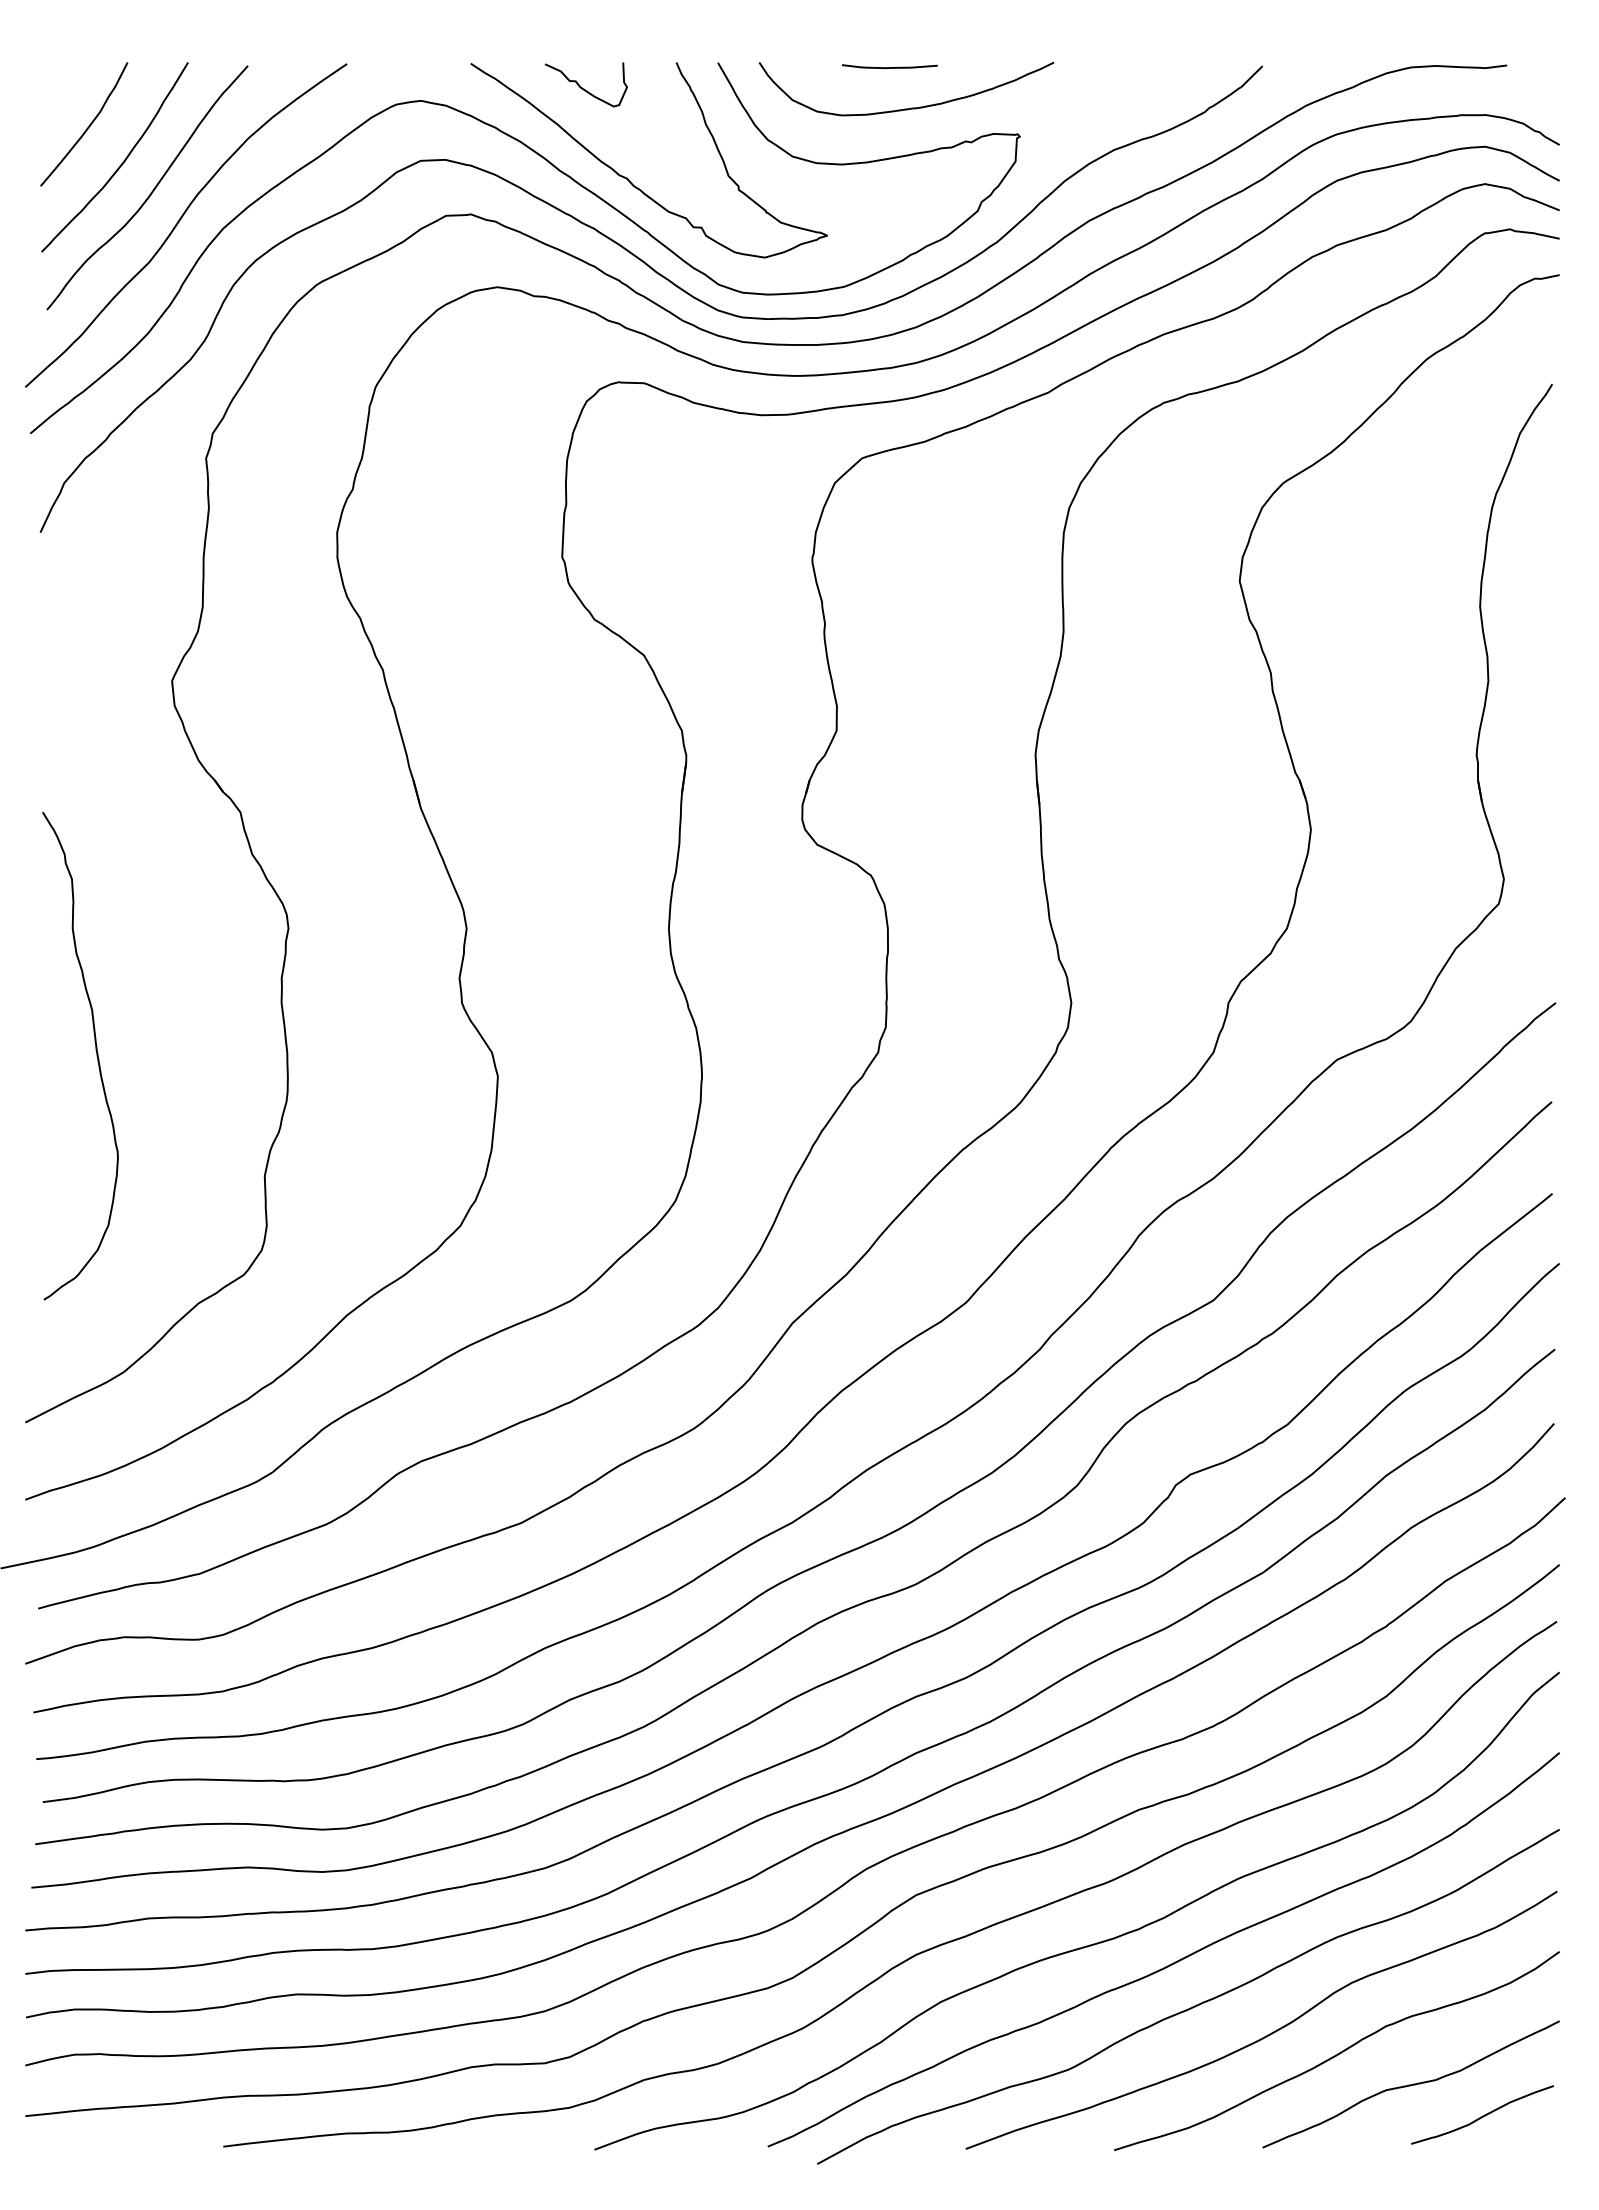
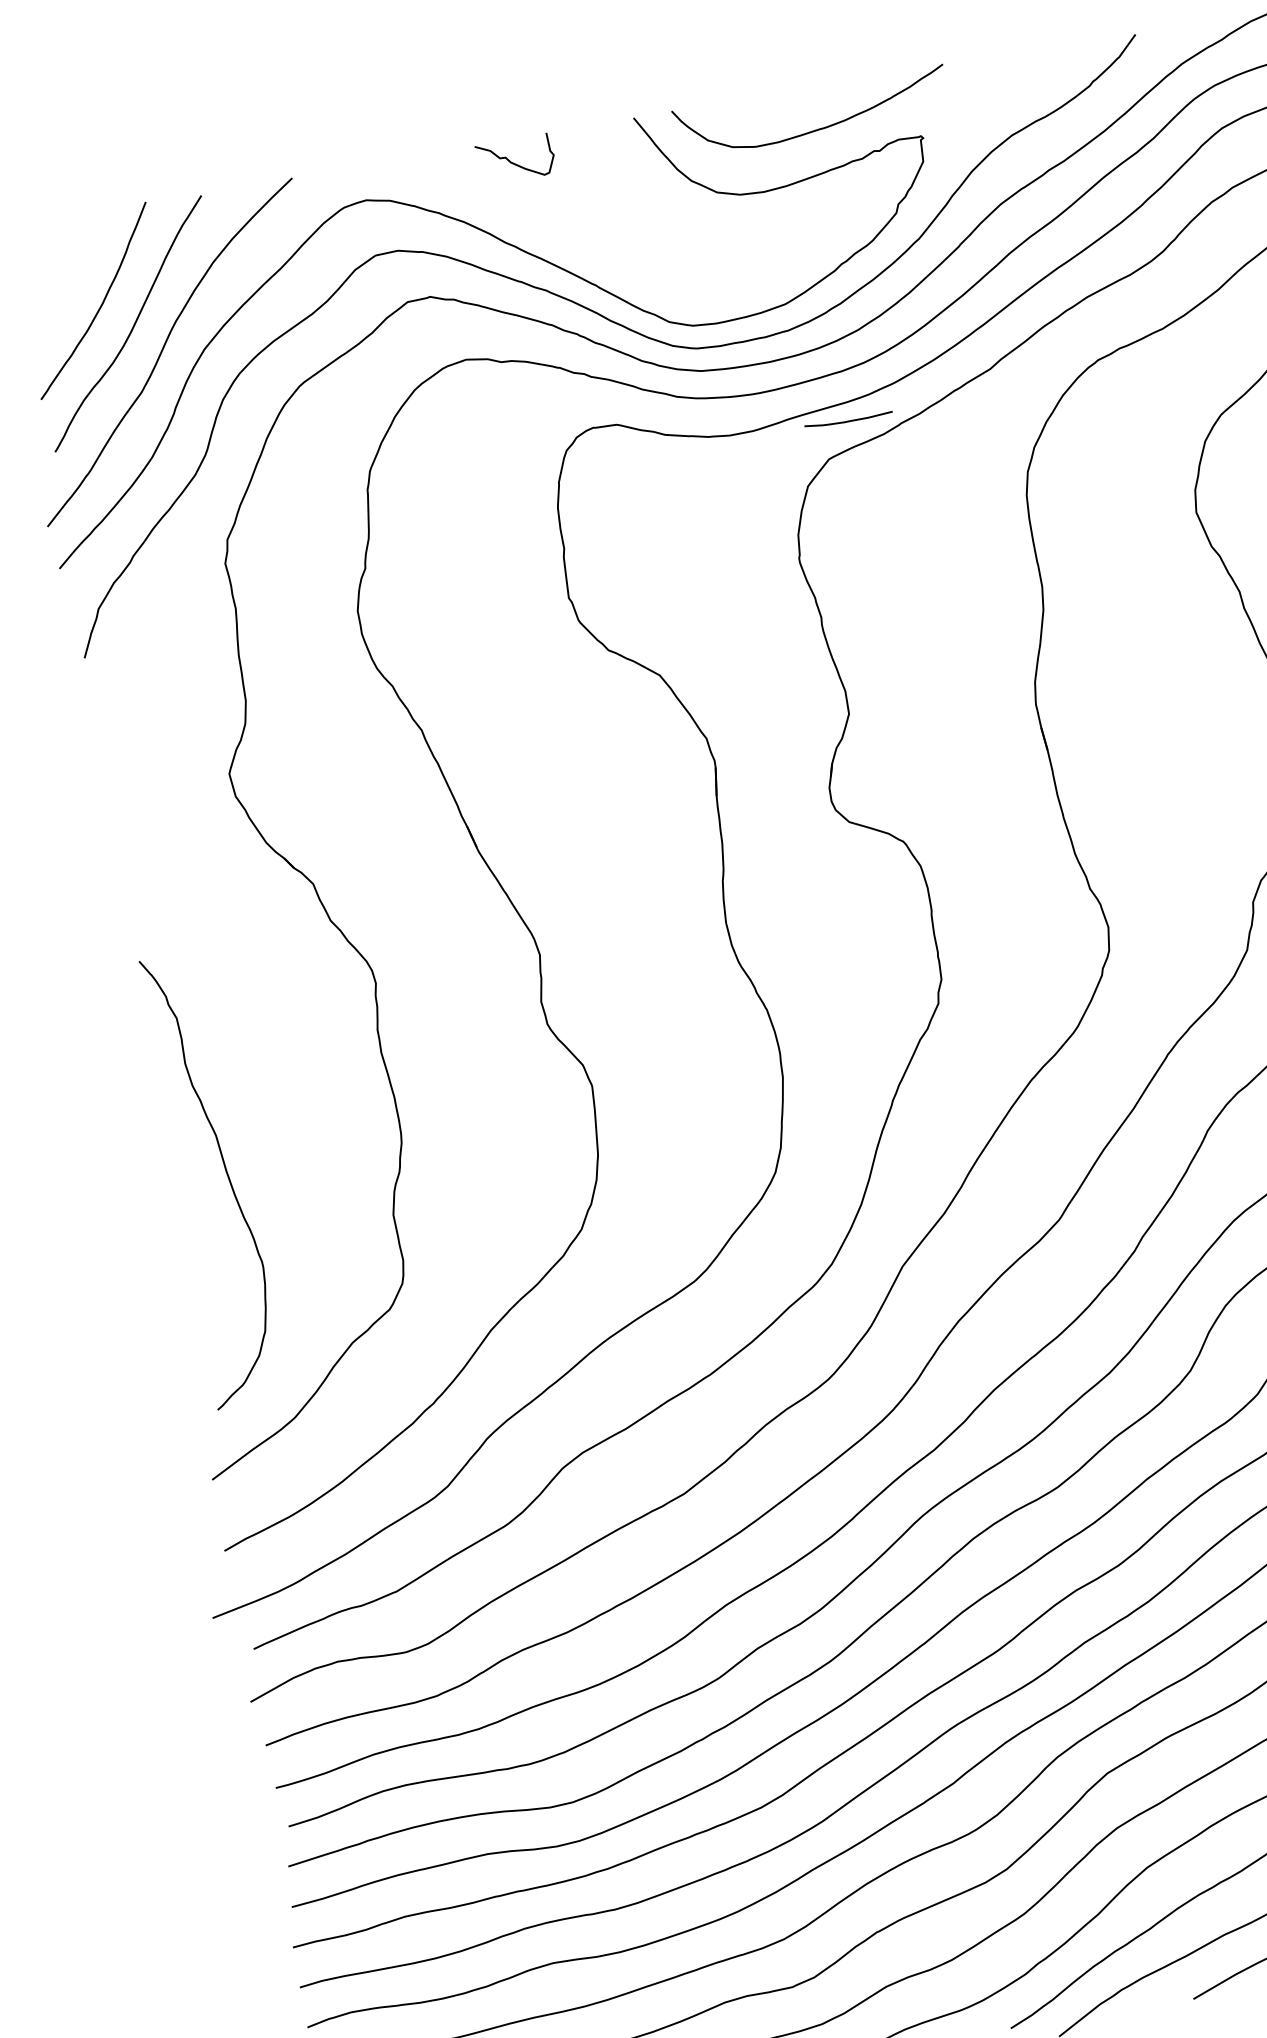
curve: (889, 67) -> (848, 420), moved
curve: (88, 125) -> (64, 275), removed
curve: (629, 179) -> (570, 239), removed
curve: (96, 1056) -> (227, 1177), moved

